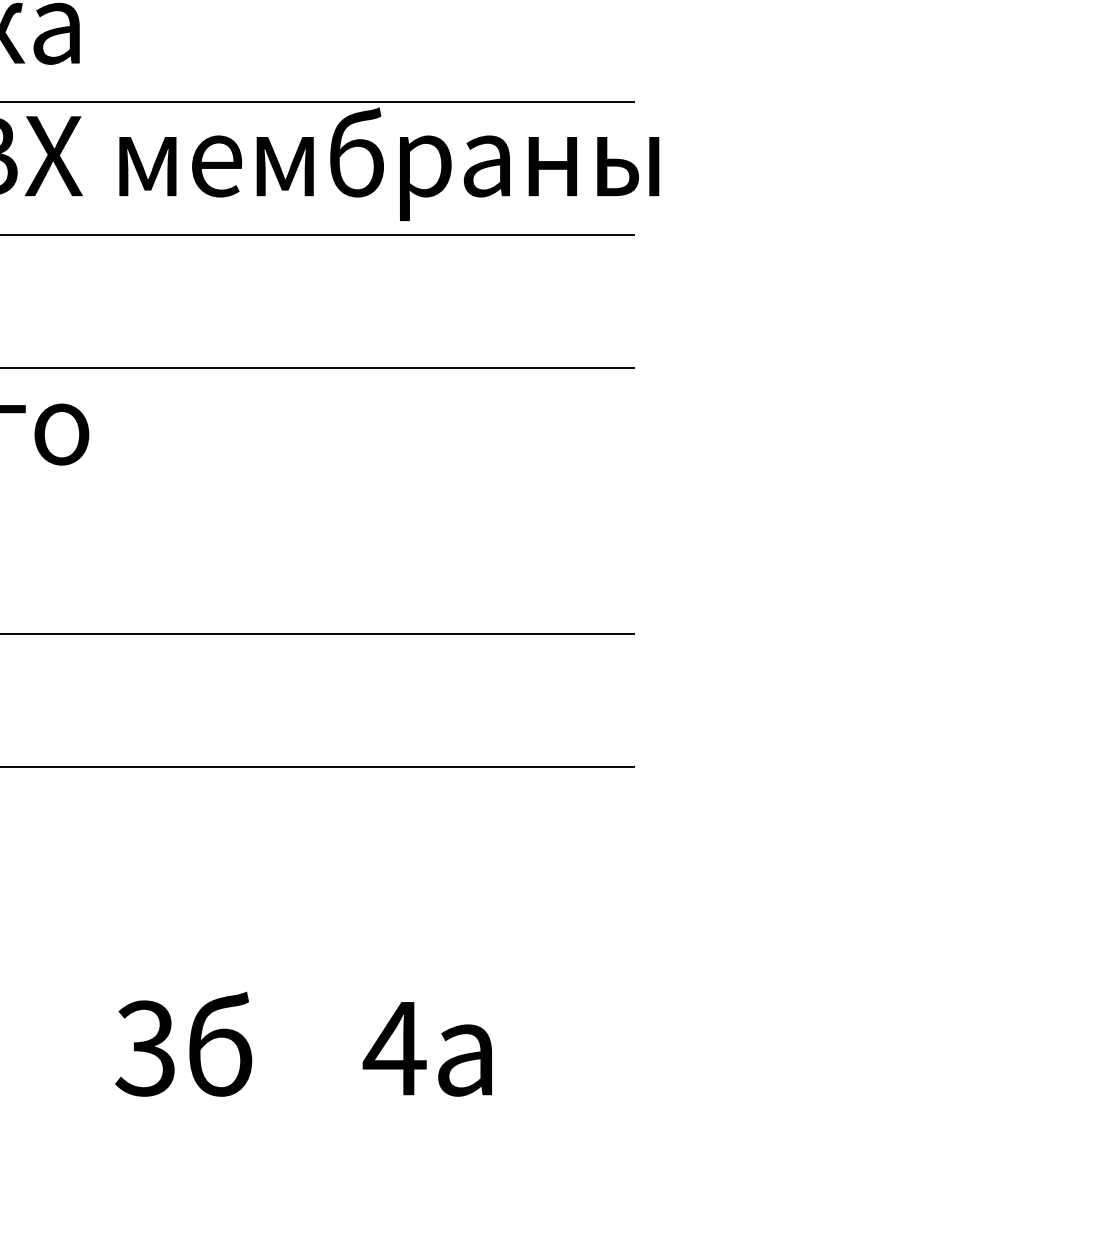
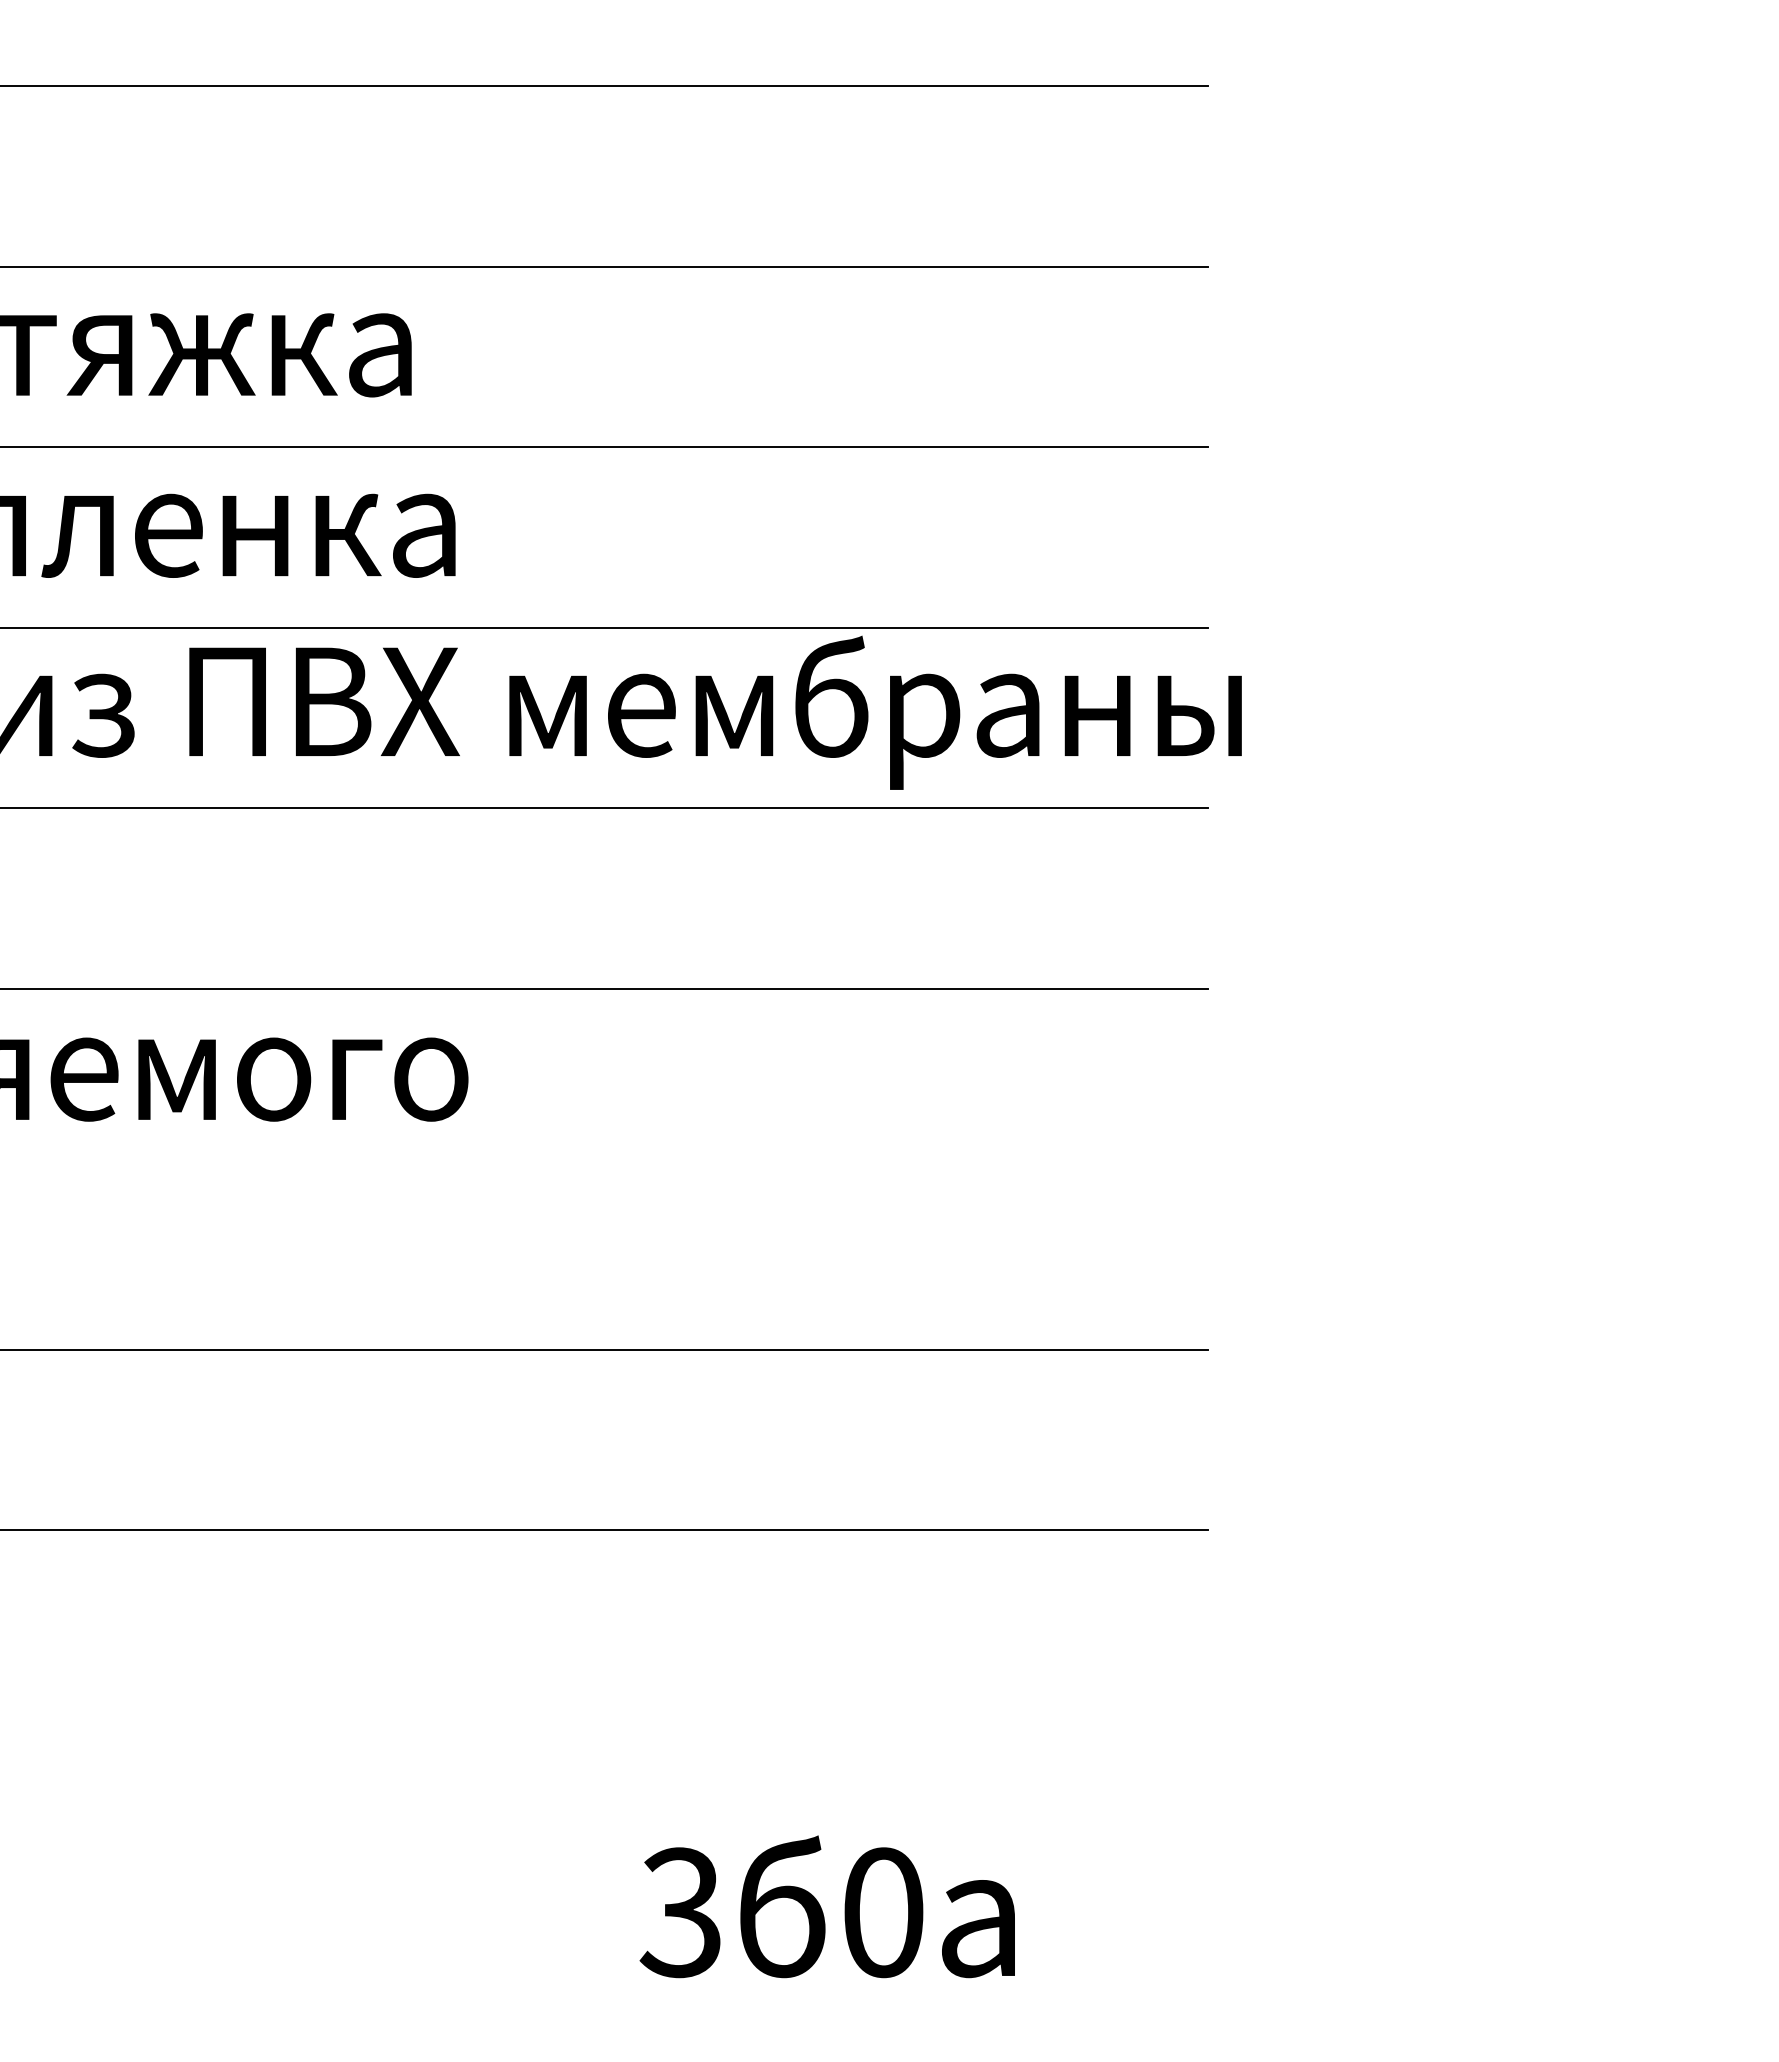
text: (183, 1044) -> (732, 1906), moved
text: (394, 1048) -> (882, 1912), 4 -> 0

